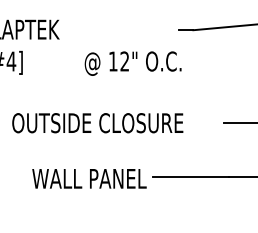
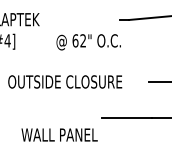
text: (113, 60) -> (75, 40), 12" -> 62"
text: (89, 178) -> (59, 134), moved

